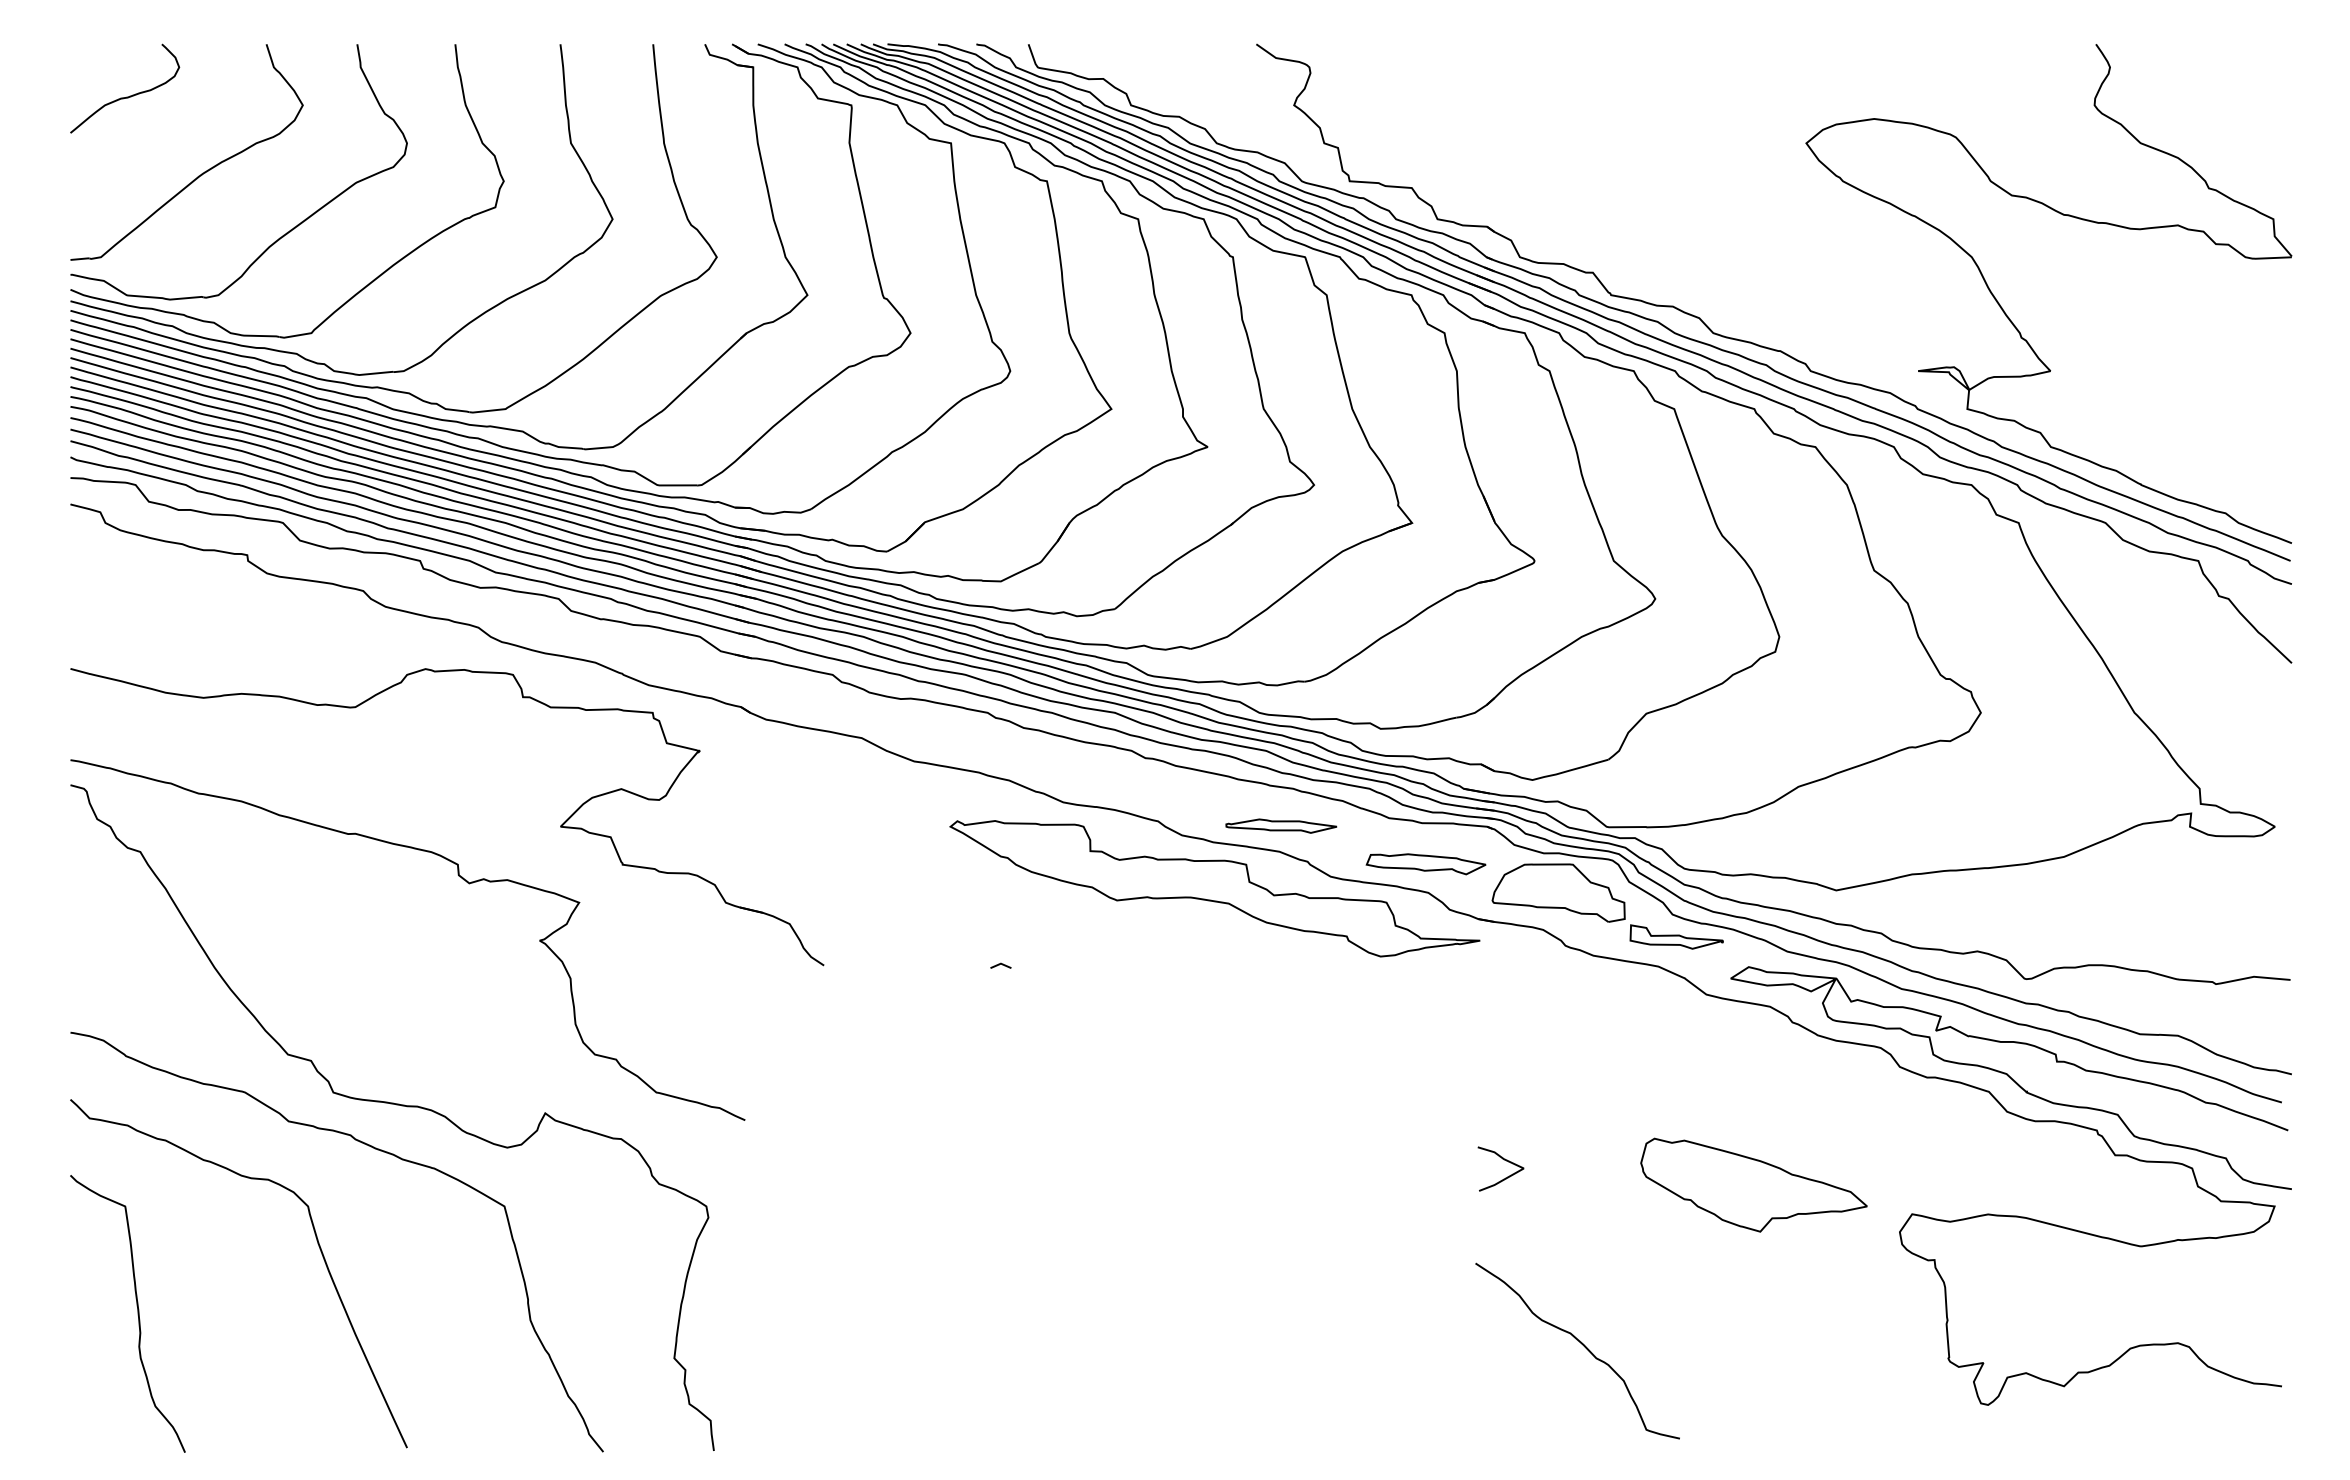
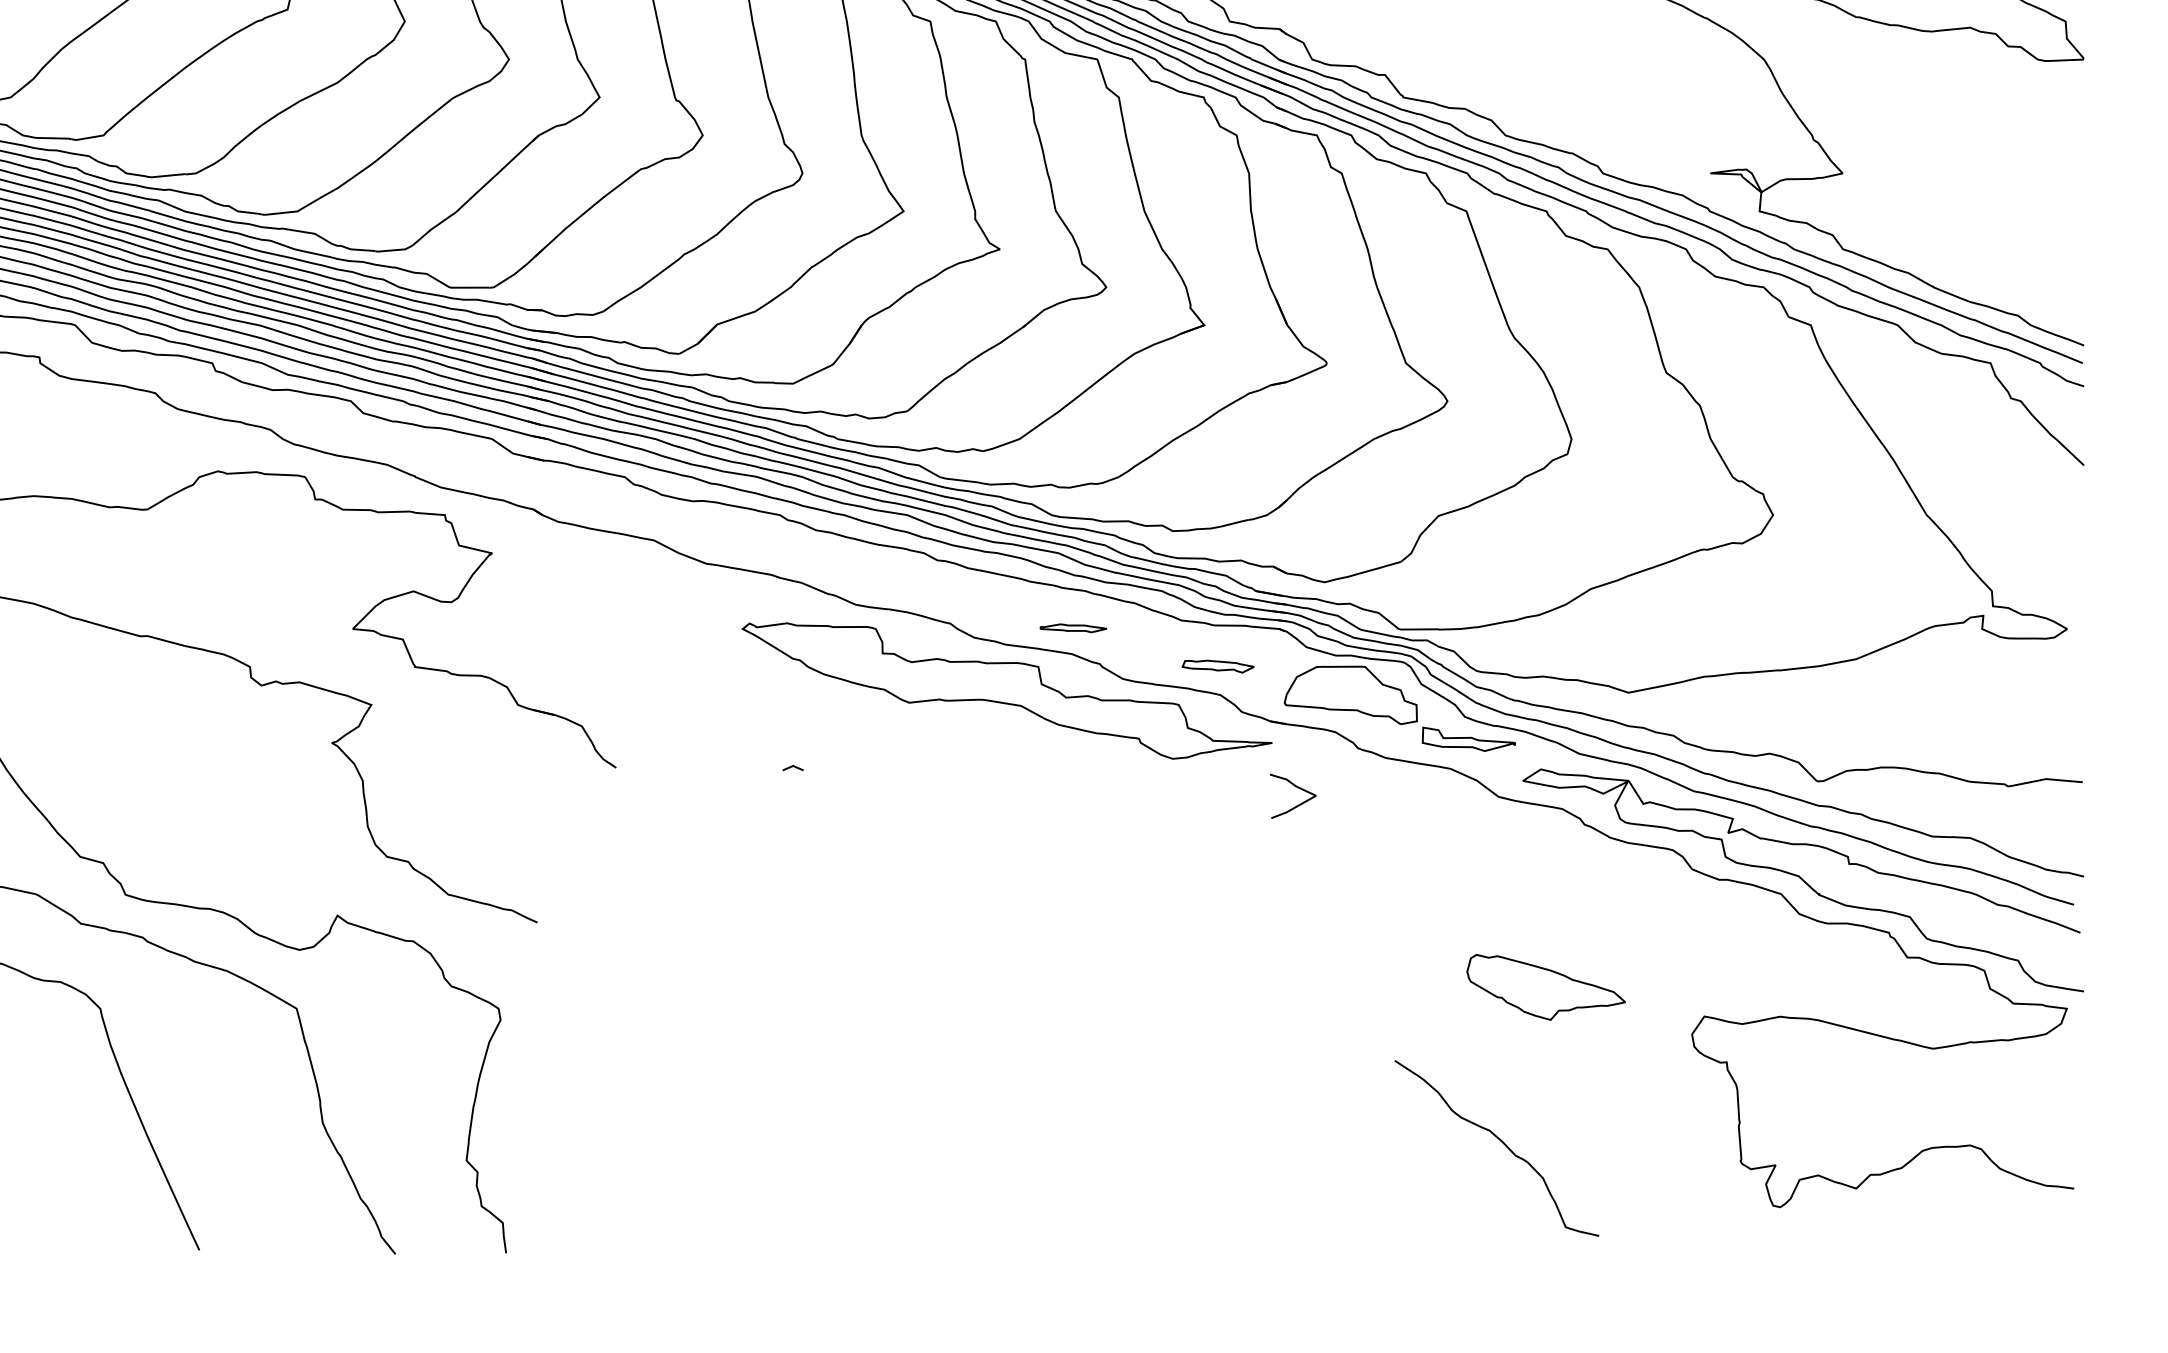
part: (1281, 825) -> (1073, 627), size x0.6
part: (1425, 864) -> (1217, 666), size x0.6
curve: (1504, 1160) -> (1296, 787), moved
part: (1753, 1184) -> (1545, 986), size x0.7
curve: (1582, 1345) -> (1501, 1142), moved

